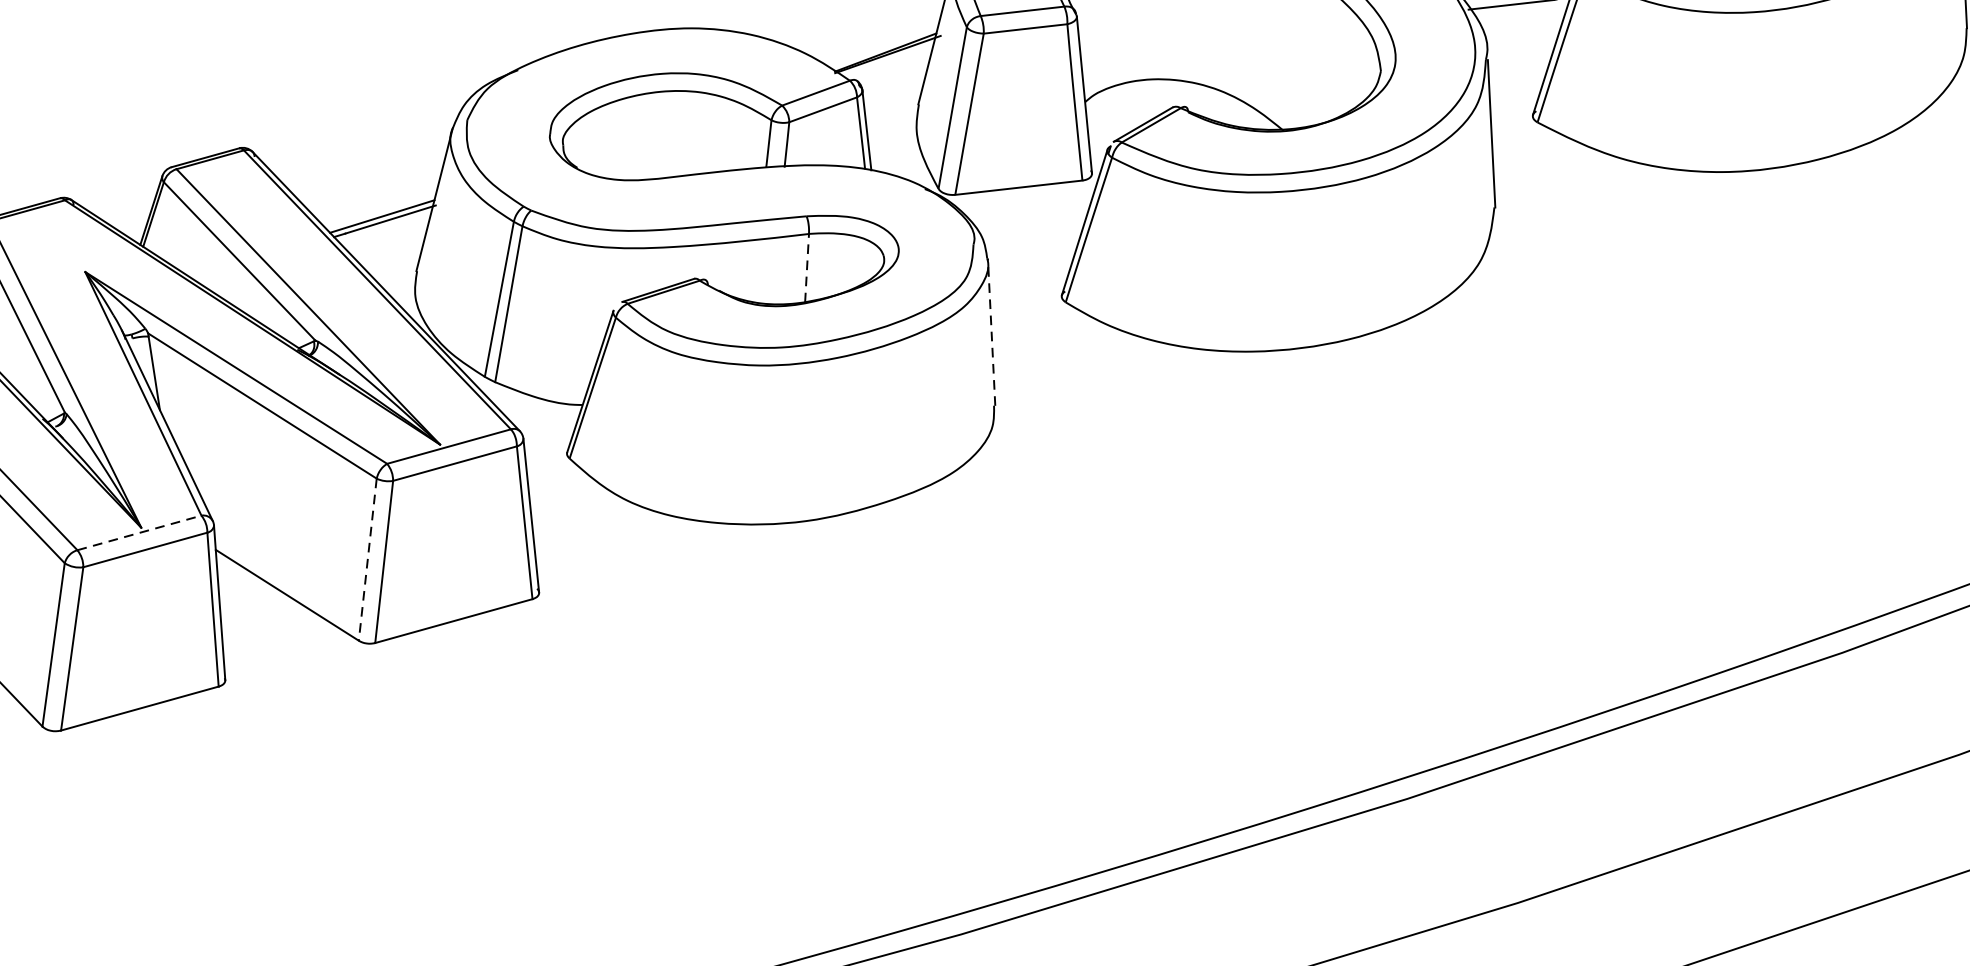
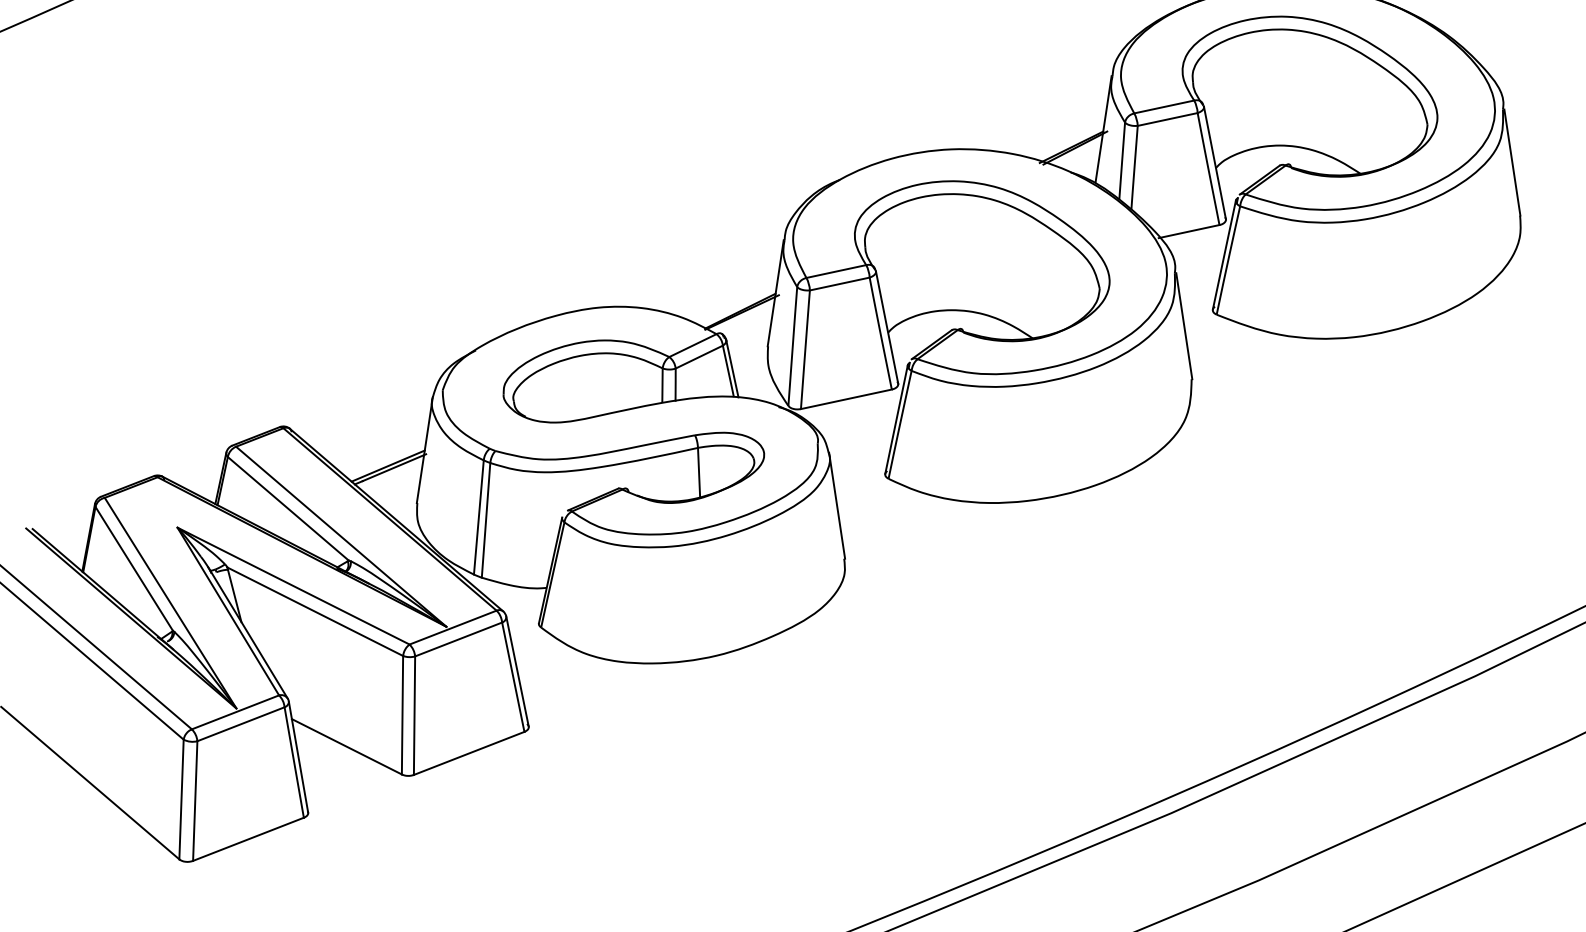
line: (807, 267) -> (699, 472), dashed -> solid
line: (992, 331) -> (837, 505), dashed -> solid
line: (139, 533) -> (235, 712), dashed -> solid
line: (367, 560) -> (402, 715), dashed -> solid

